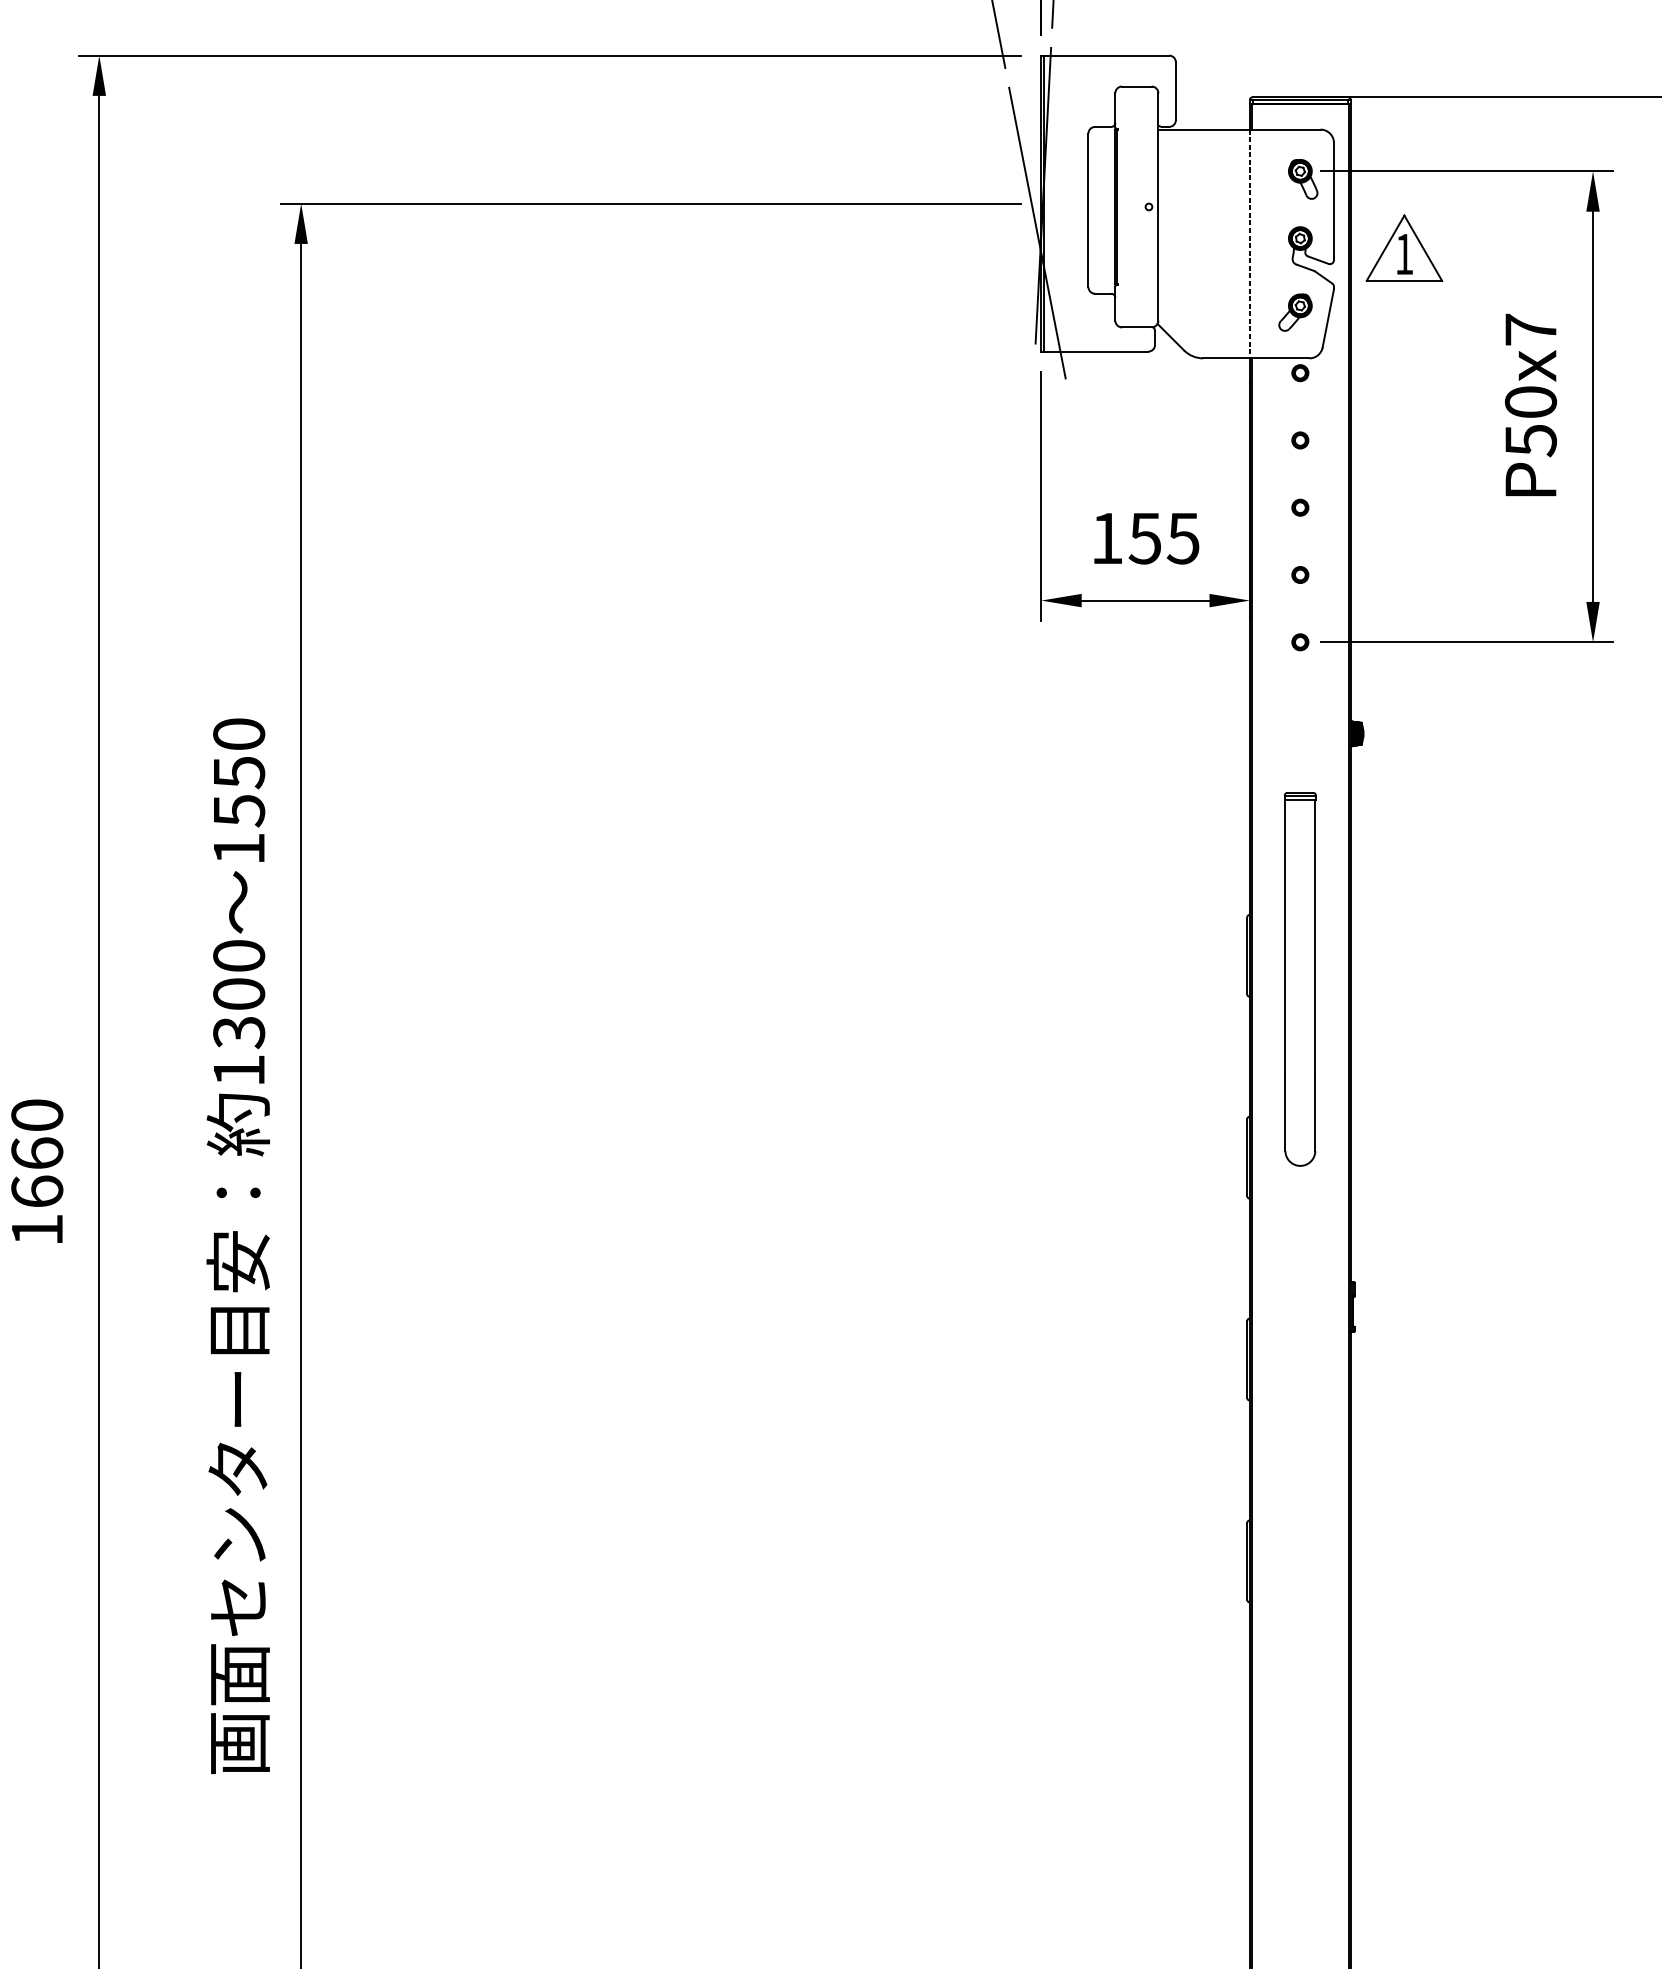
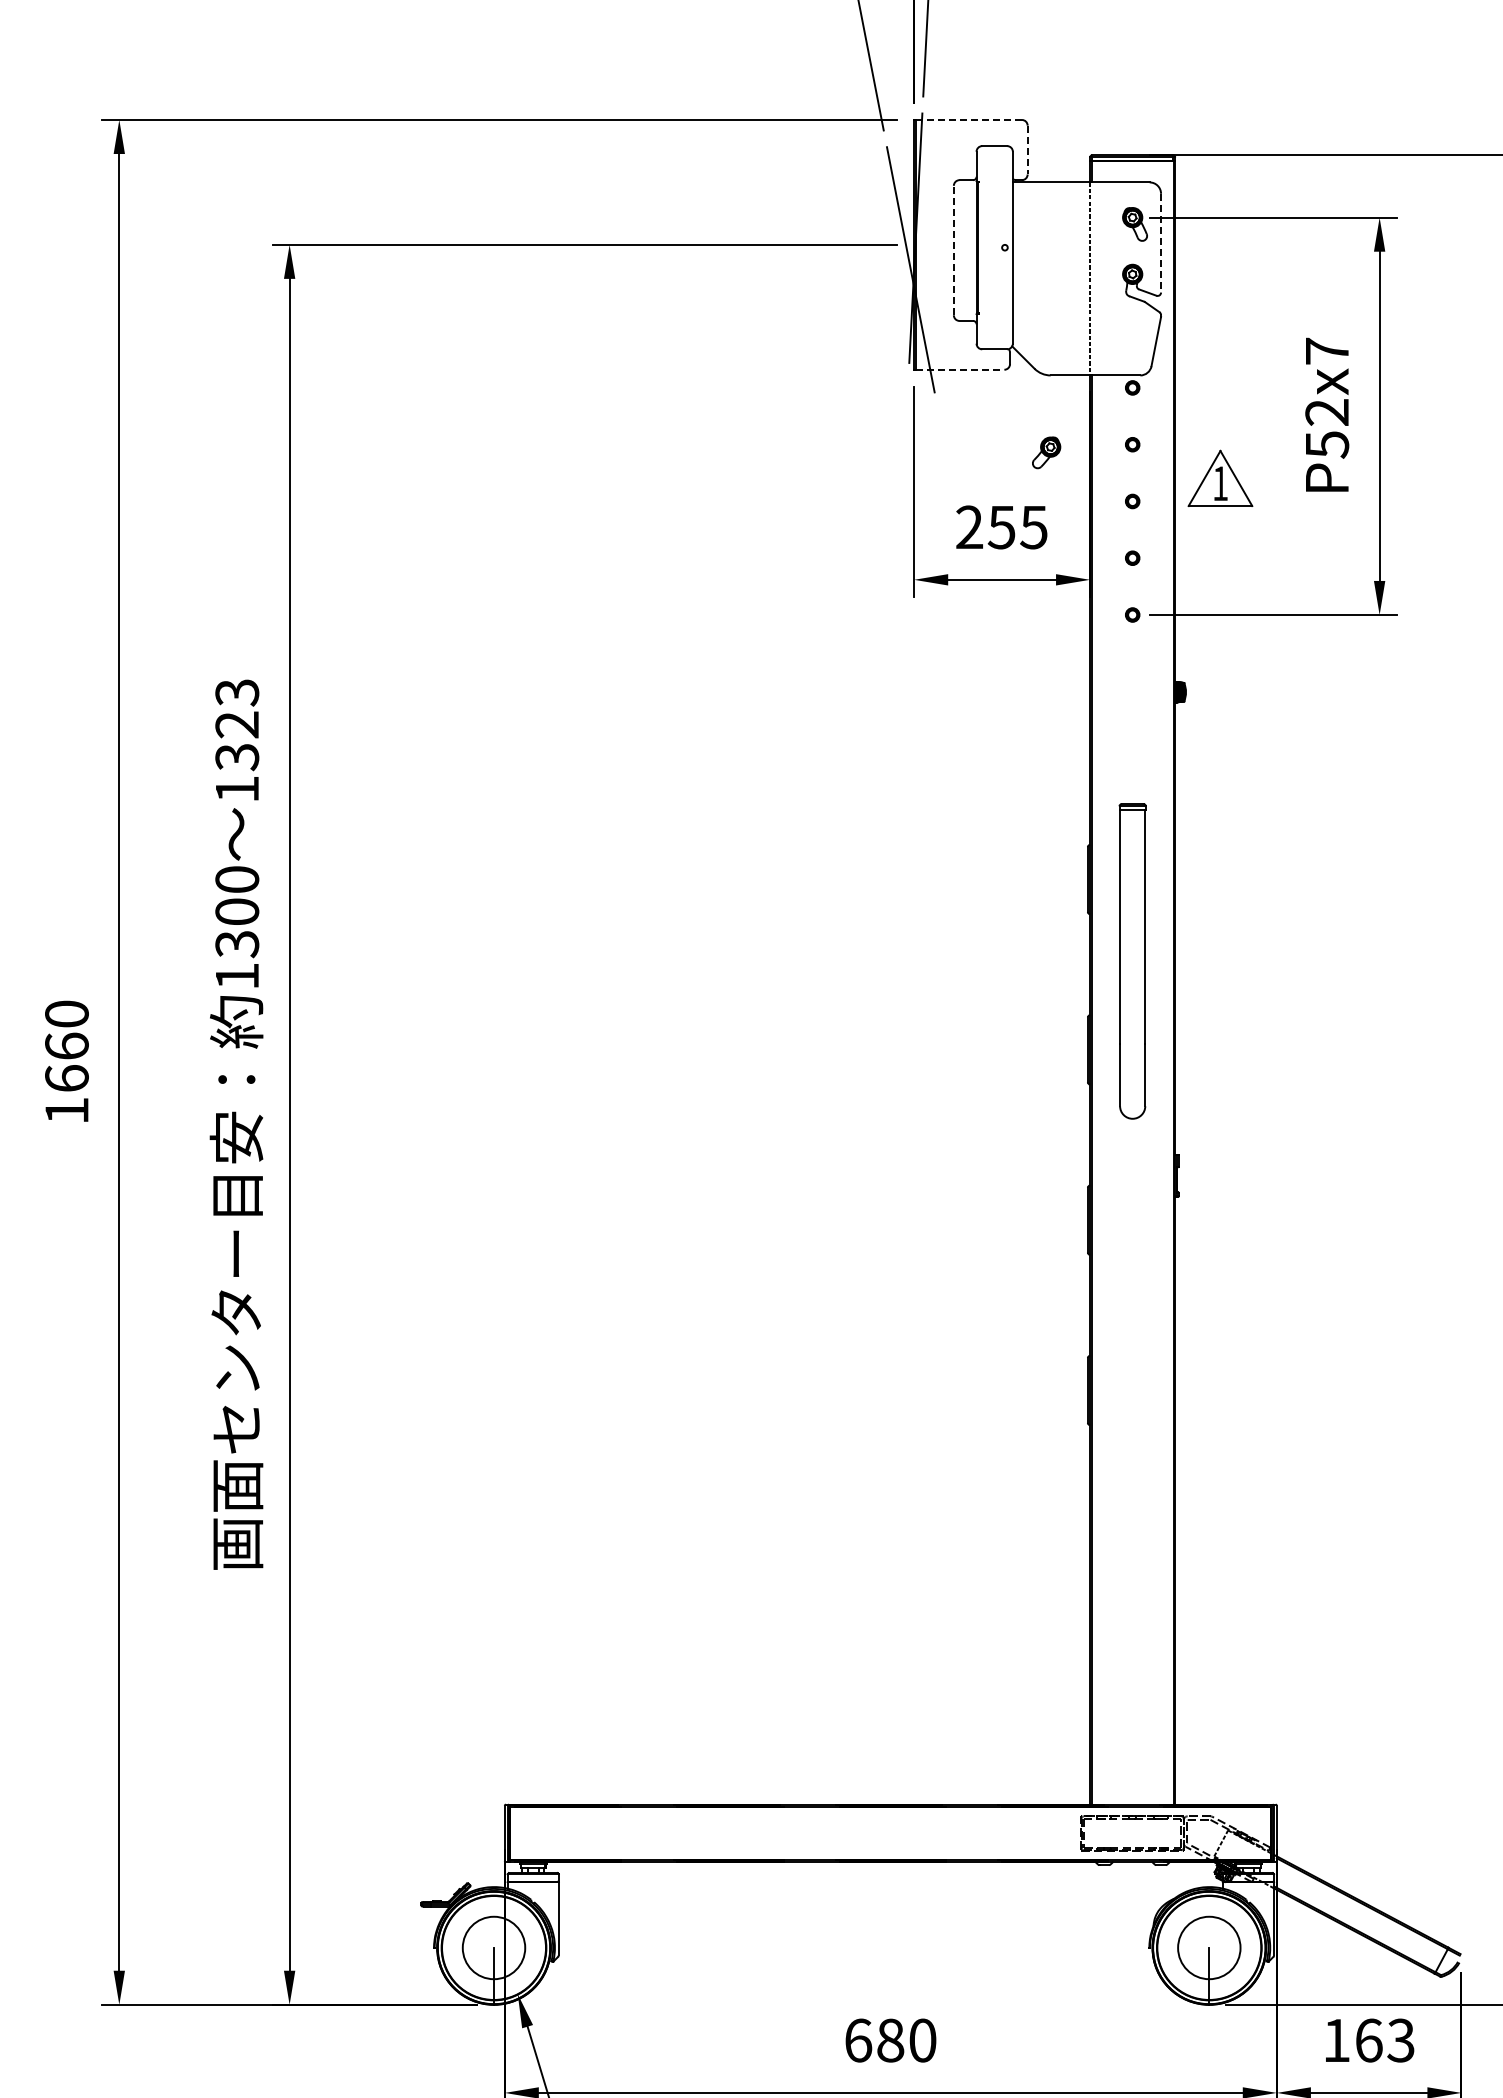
line: (1106, 55) -> (969, 119), solid -> dashed
line: (1175, 91) -> (1027, 150), solid -> dashed
line: (1334, 201) -> (1161, 243), solid -> dashed
line: (1087, 210) -> (953, 250), solid -> dashed
part: (1404, 247) -> (1220, 477), moved
part: (1295, 312) -> (1046, 452), moved
line: (1096, 351) -> (960, 369), solid -> dashed
text: (1531, 402) -> (1327, 412), P50x7 -> P52x7
text: (1106, 537) -> (969, 526), 155 -> 255
text: (239, 772) -> (237, 724), 1550 -> 1323
part: (1300, 979) -> (1132, 961), moved

